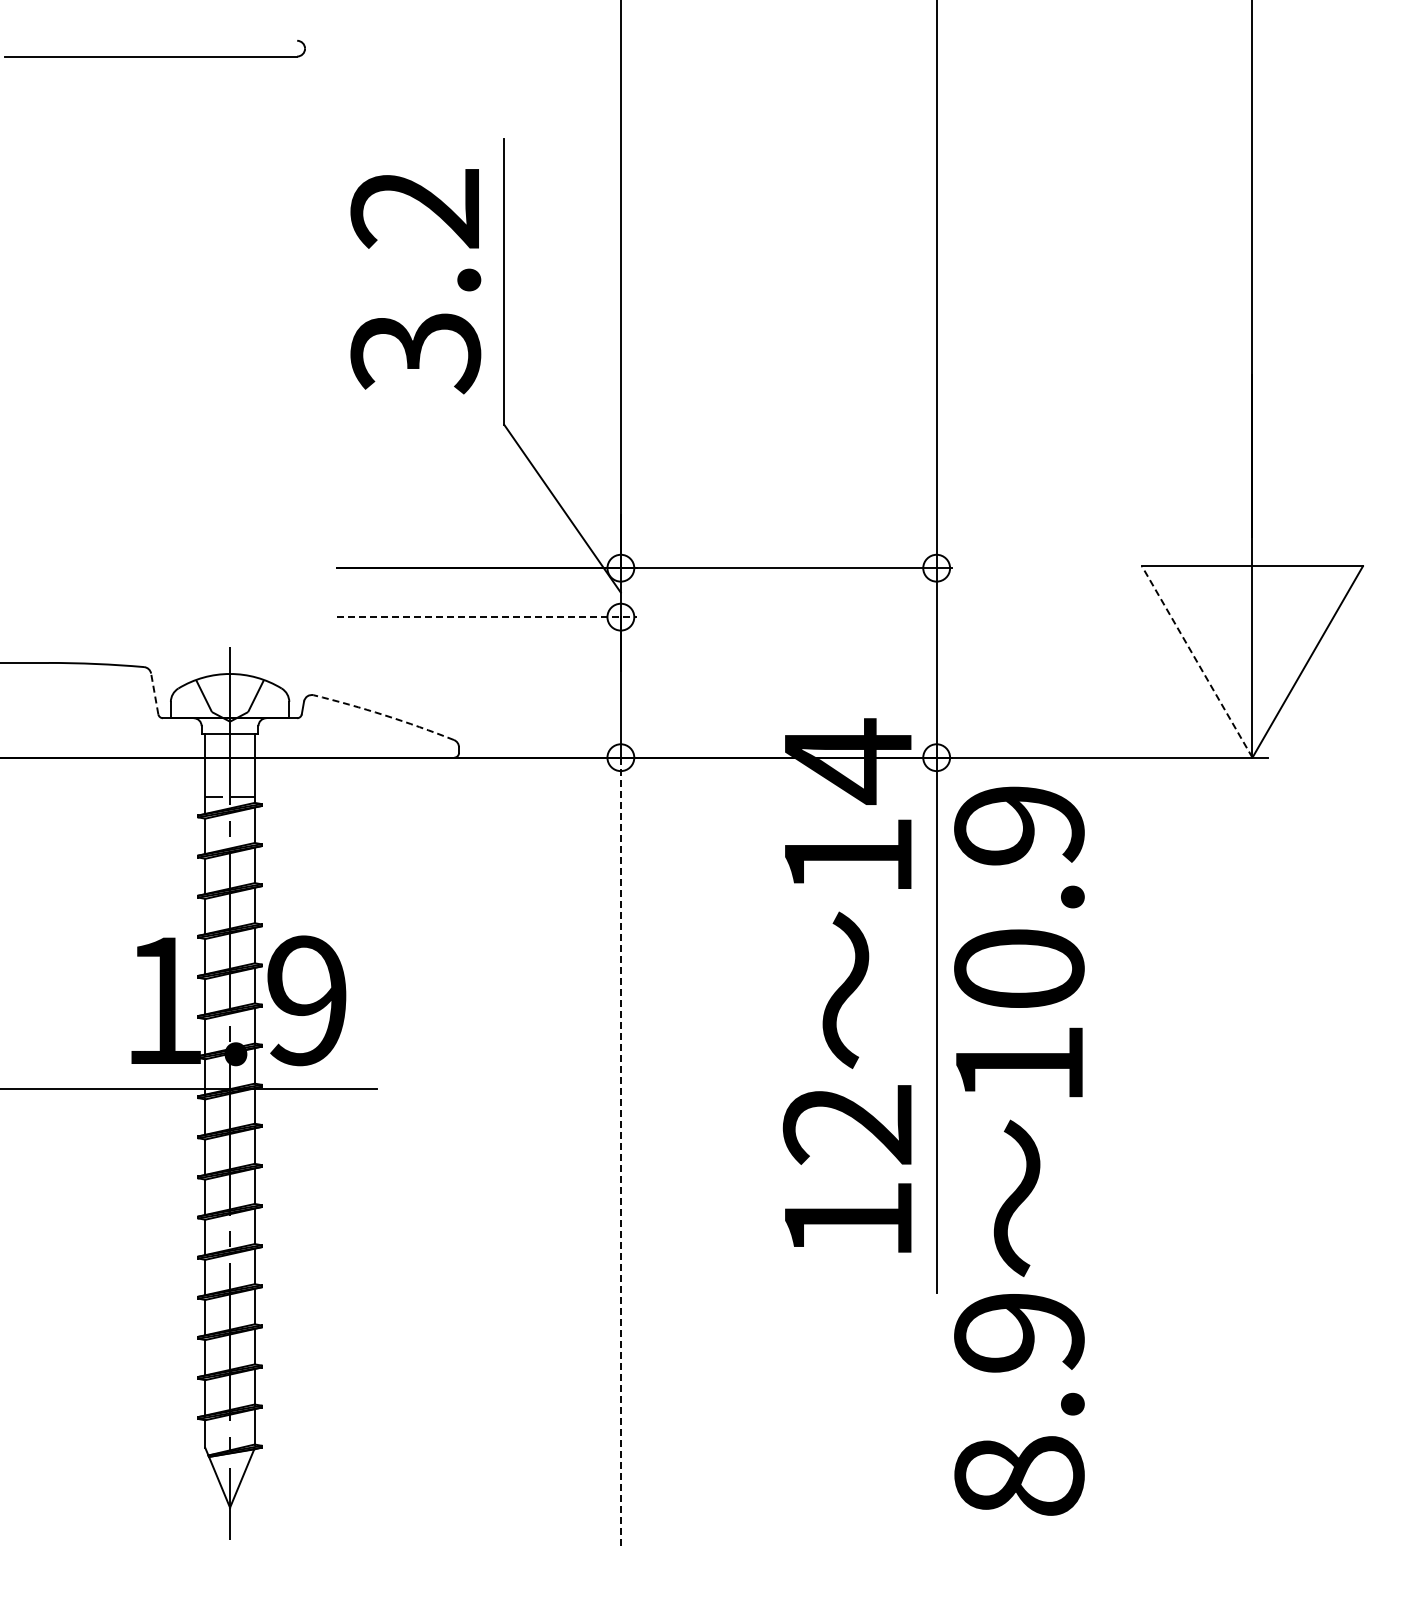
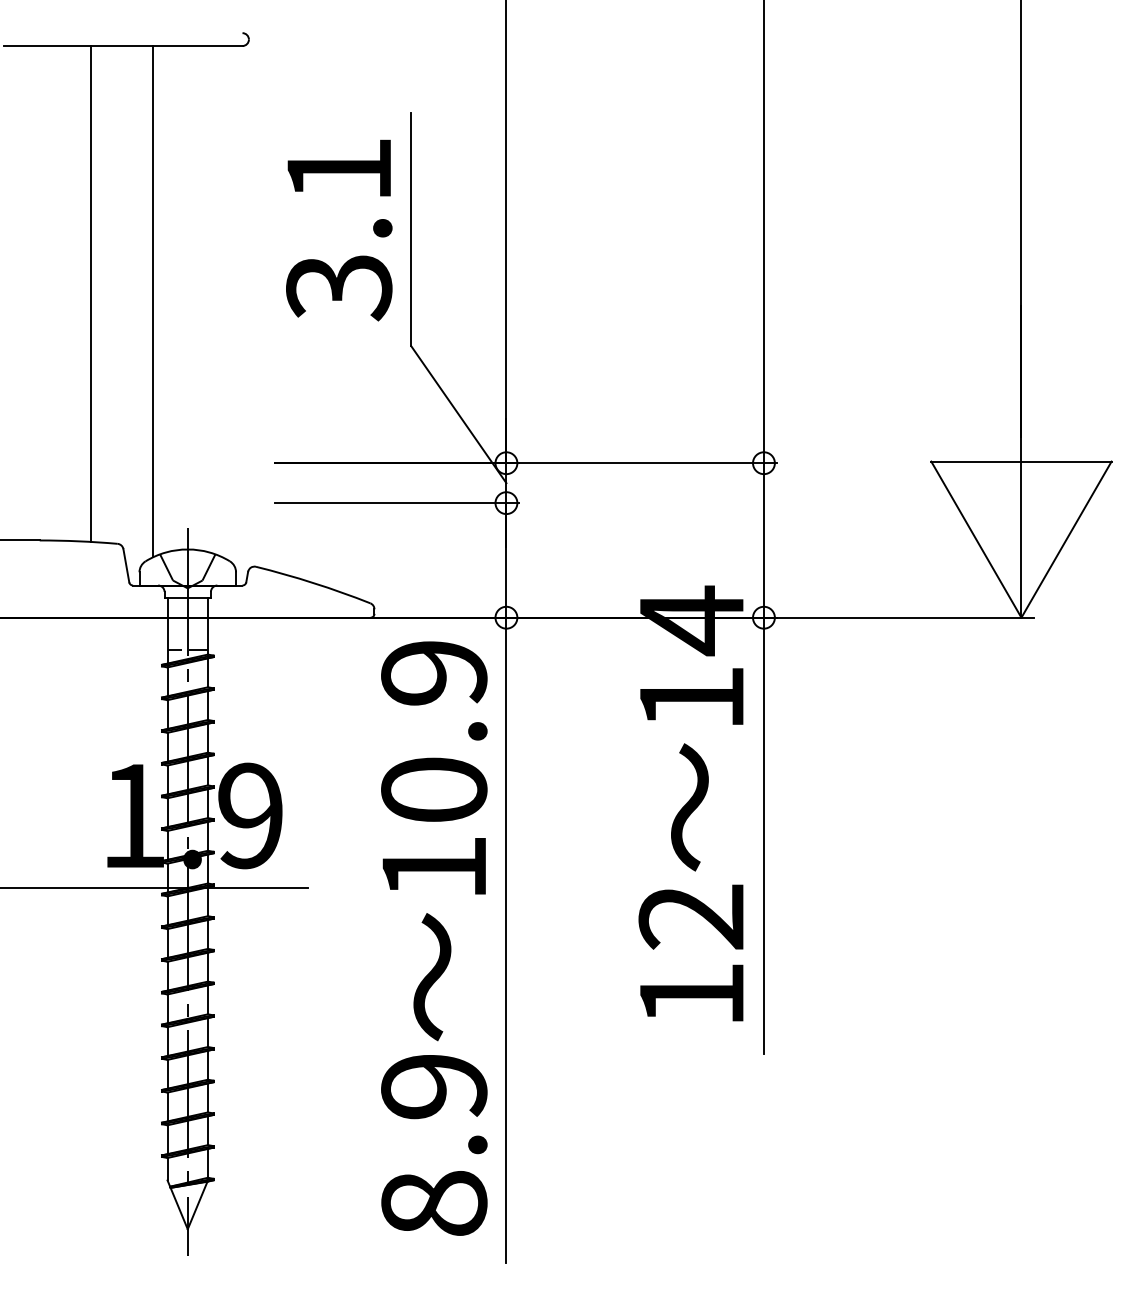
text: (414, 208) -> (338, 169), 3.2 -> 3.1
line: (111, 360) -> (91, 293), added
line: (187, 369) -> (153, 301), added
line: (487, 617) -> (397, 503), dashed -> solid
line: (1197, 661) -> (976, 539), dashed -> solid
line: (154, 693) -> (126, 565), dashed -> solid
arc: (384, 715) -> (313, 583), dashed -> solid
text: (1019, 1150) -> (434, 938), moved
line: (620, 1153) -> (506, 940), dashed -> solid

